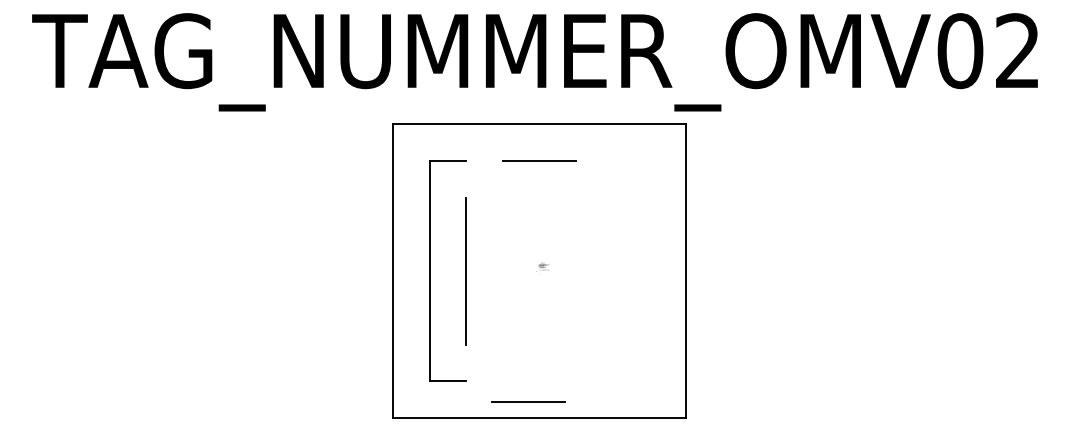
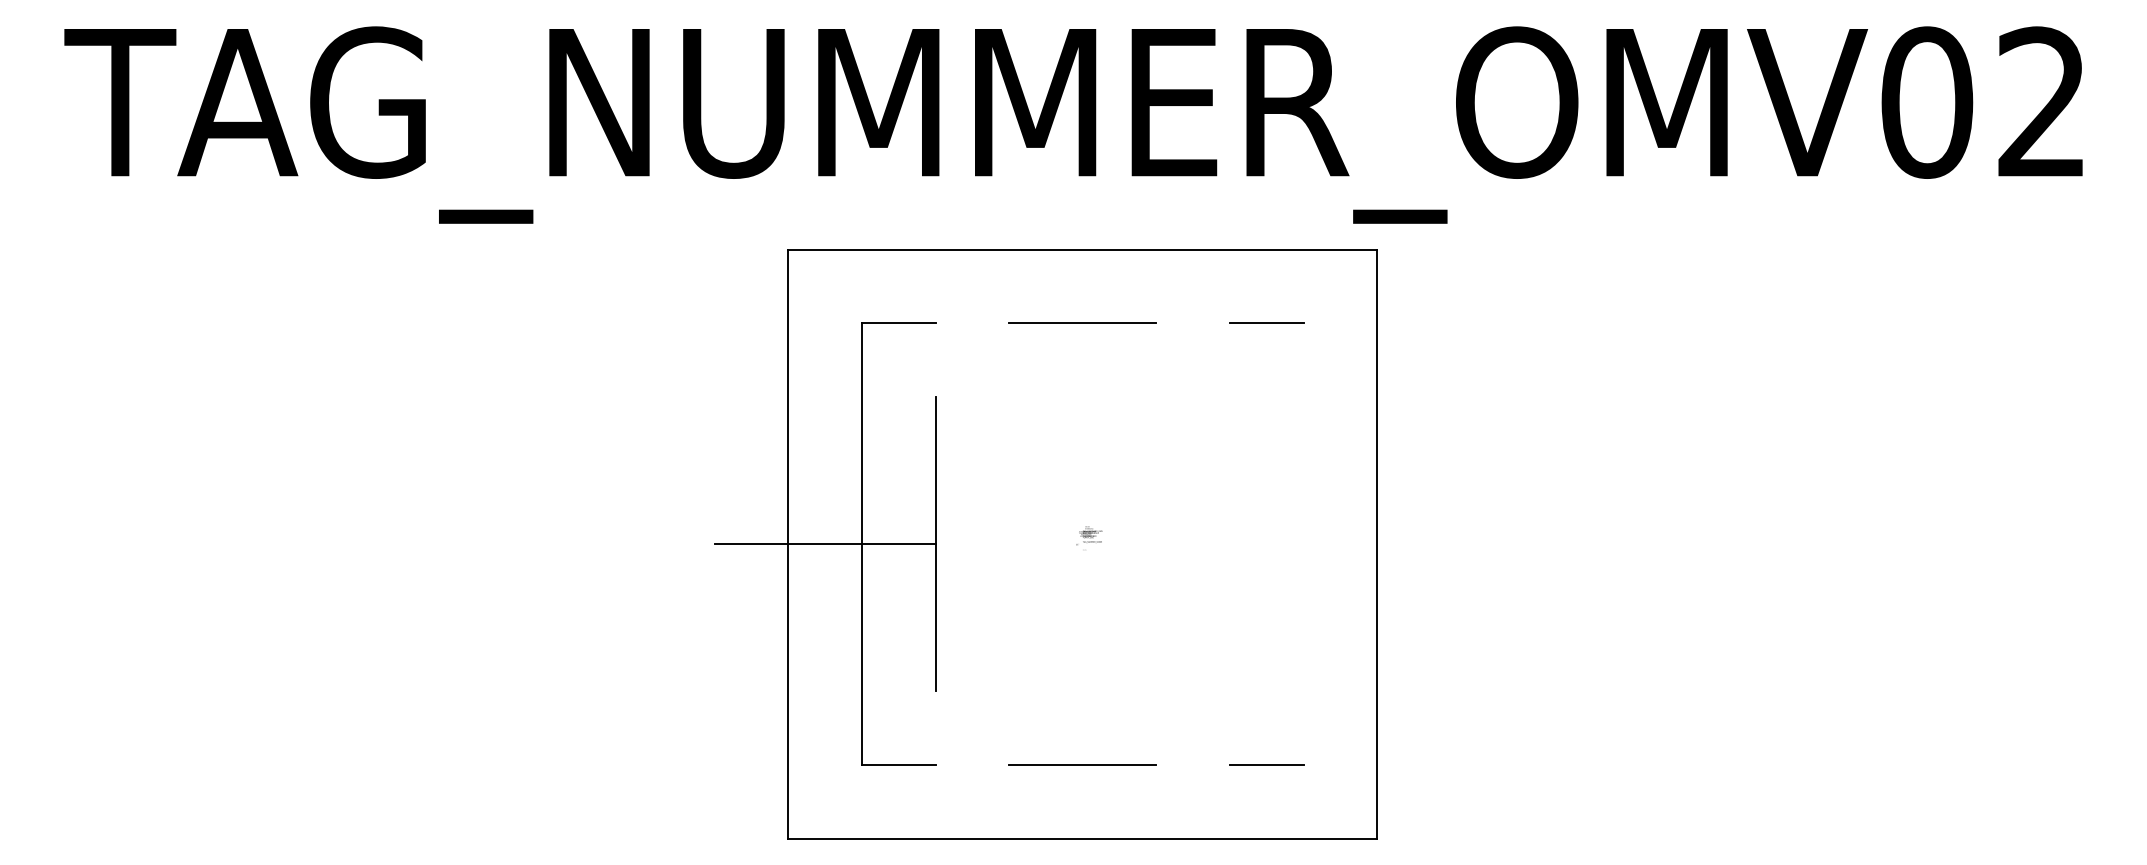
line: (631, 160) -> (1267, 322), added
line: (411, 271) -> (825, 544), added
line: (630, 381) -> (1265, 765), added
line: (528, 401) -> (1082, 763), moved

